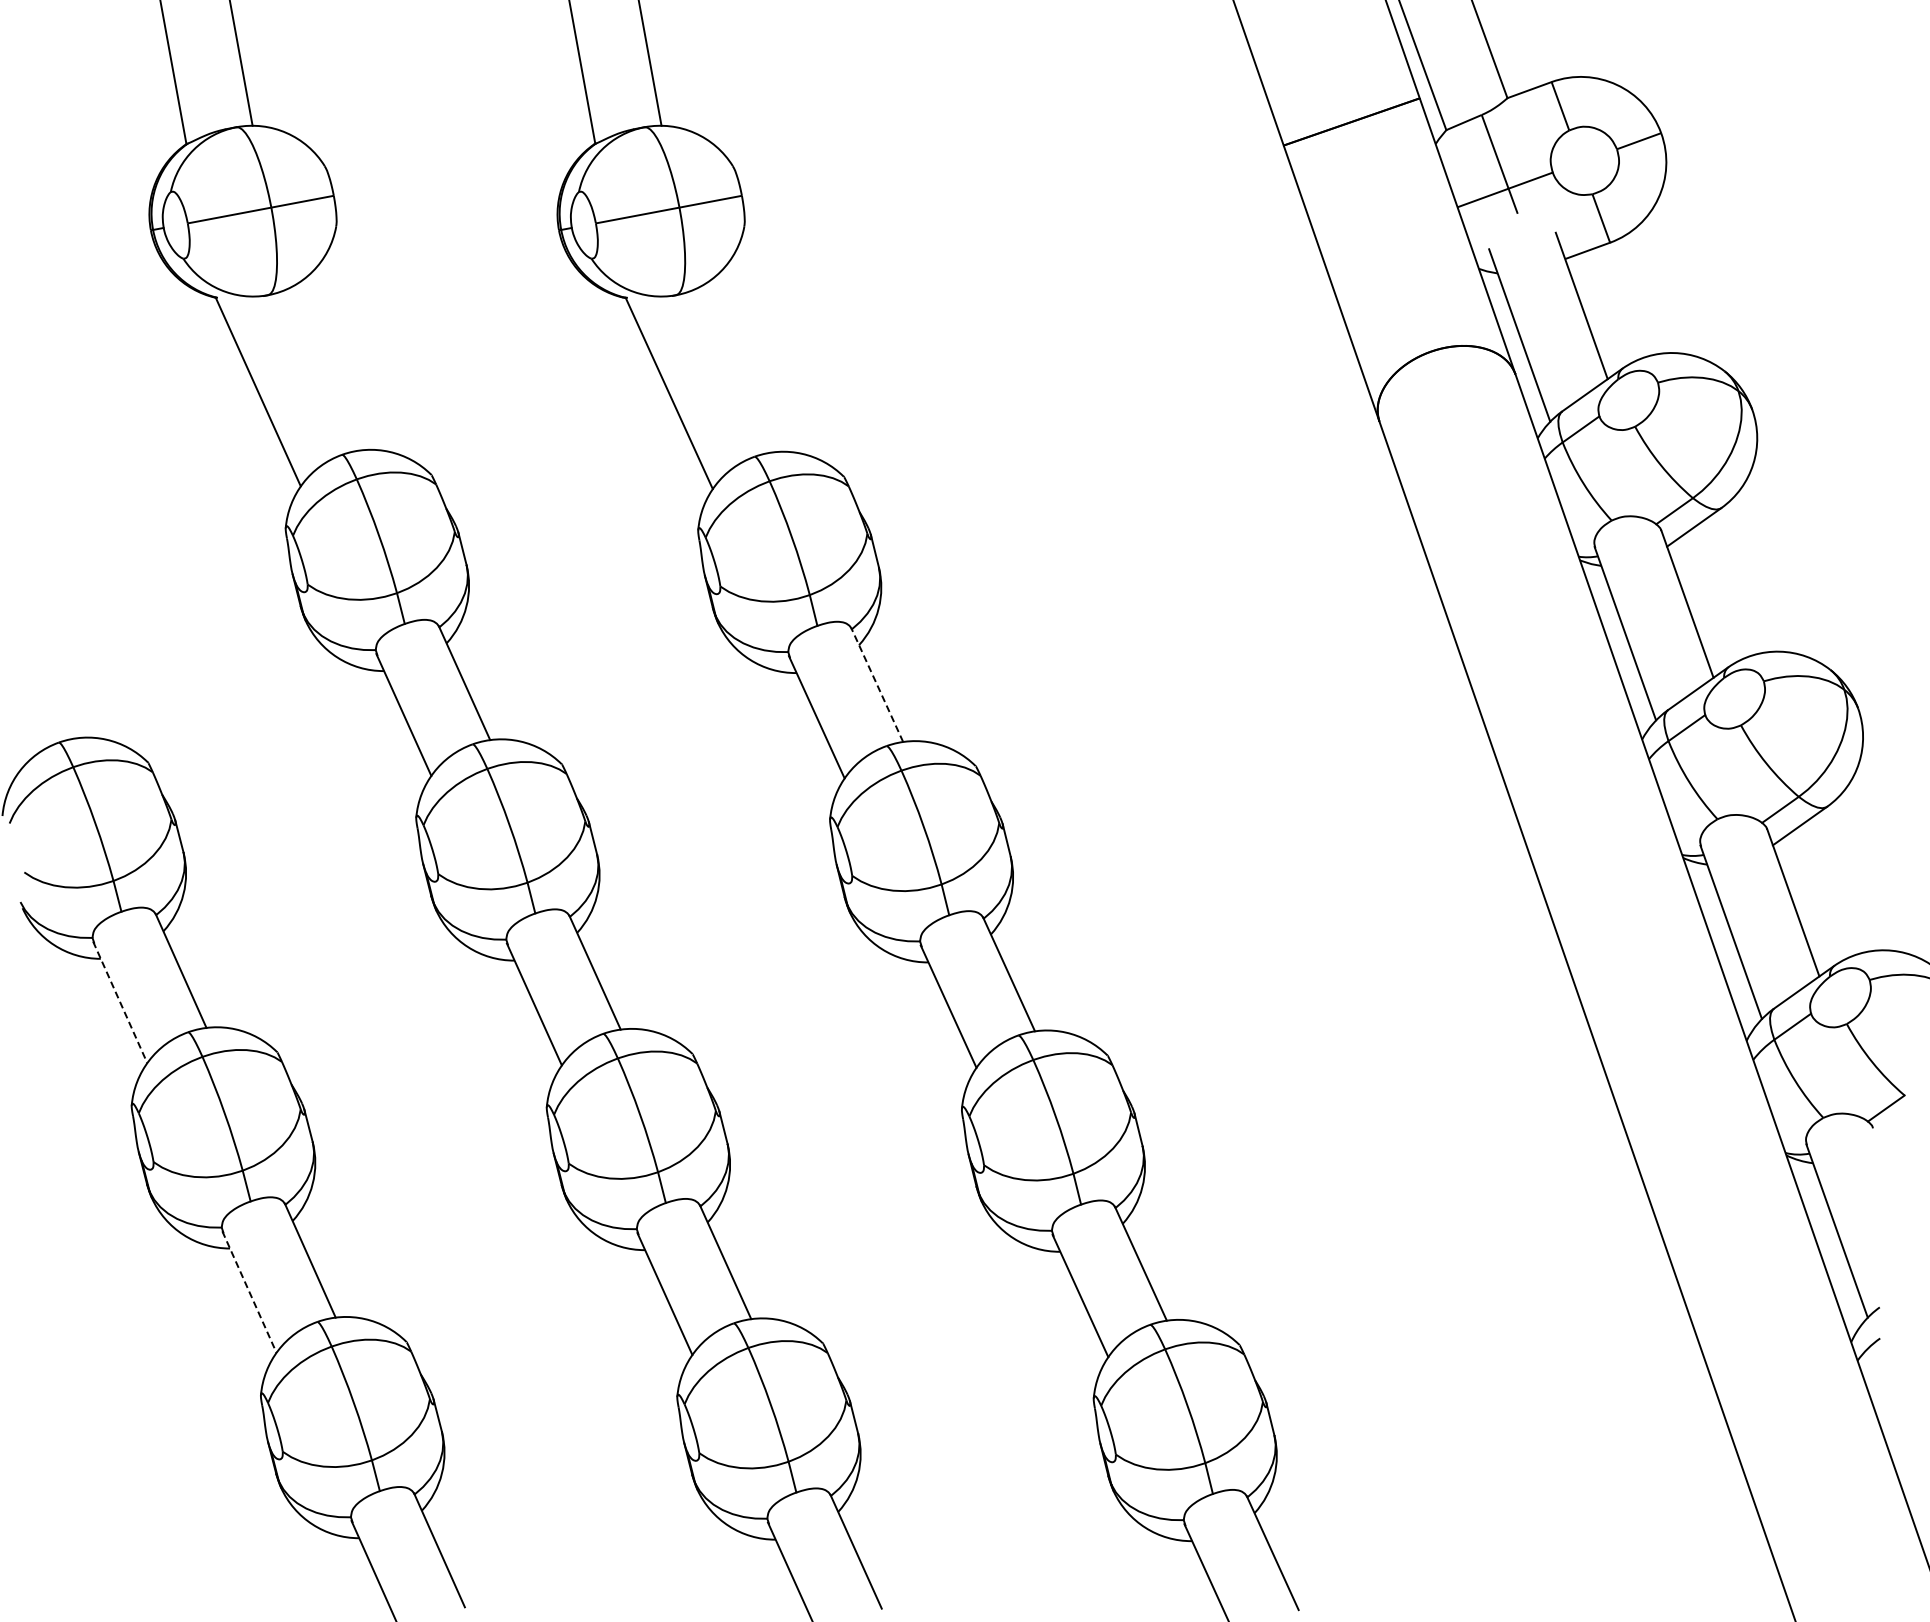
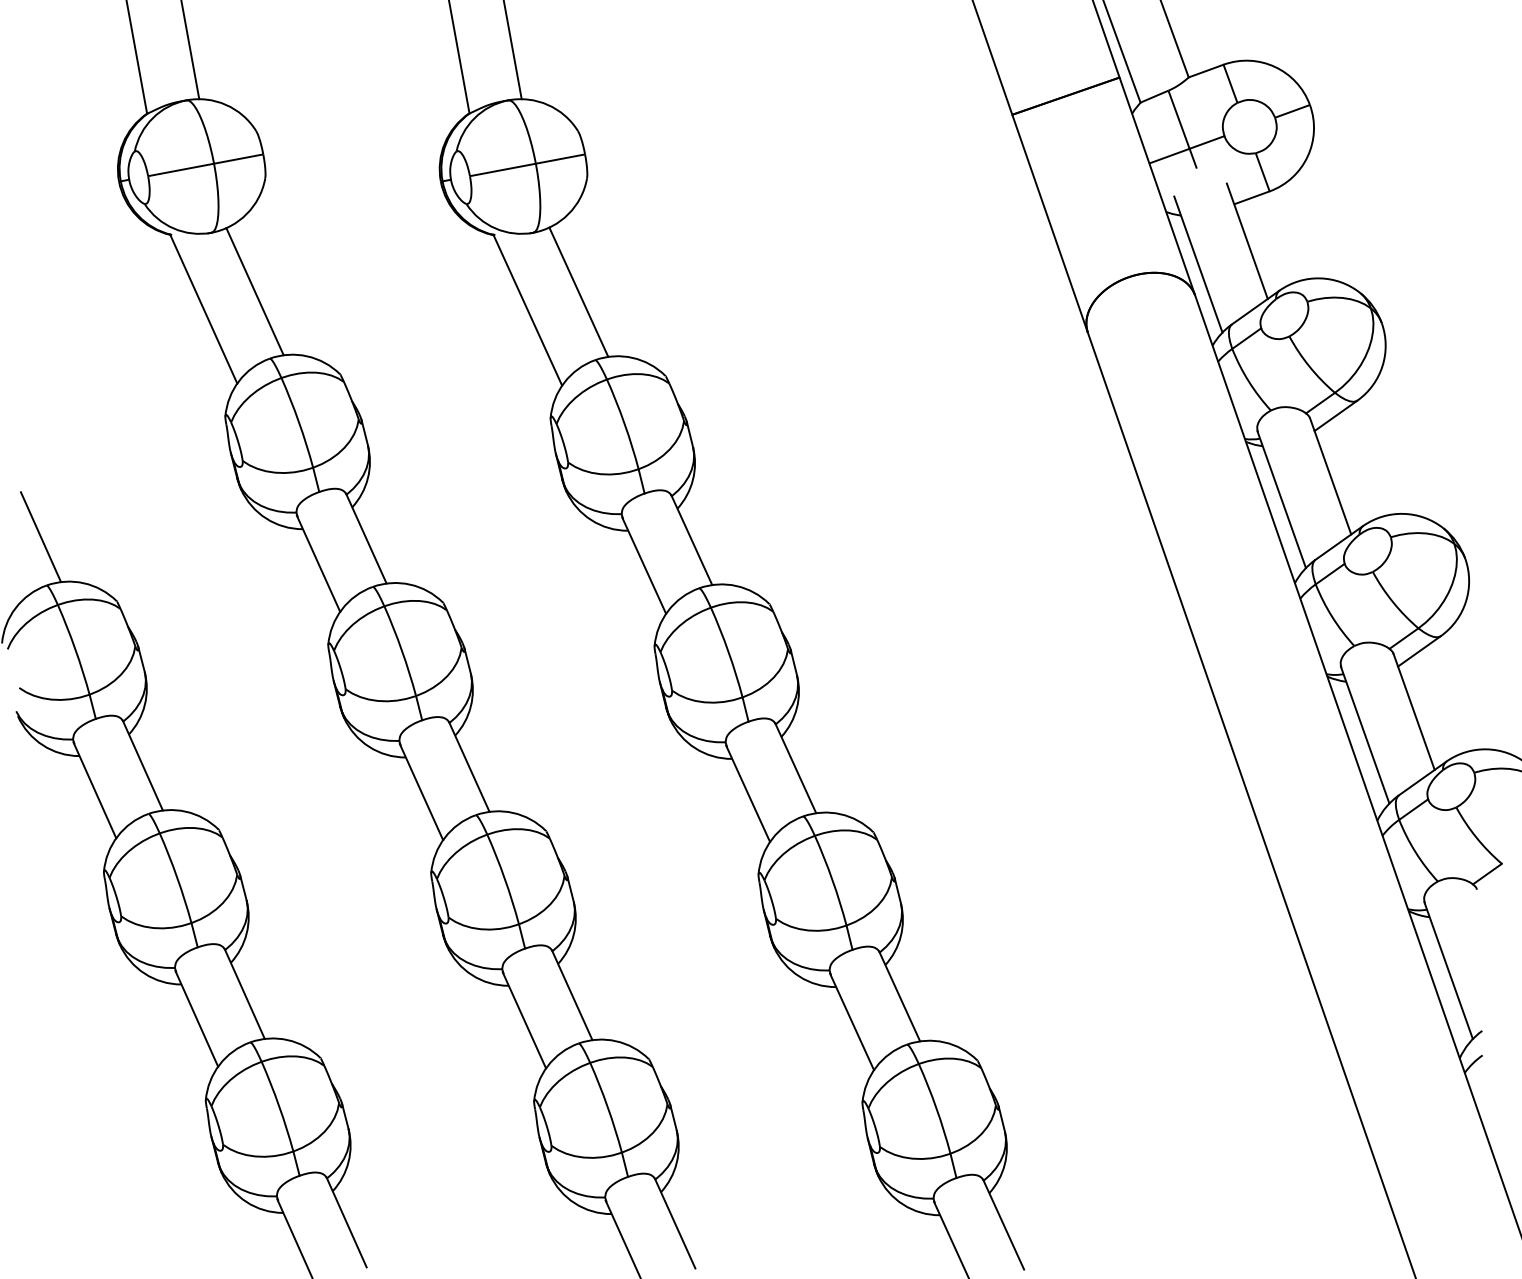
line: (322, 369) -> (254, 291), added
line: (733, 370) -> (578, 292), added
line: (51, 681) -> (40, 537), added
line: (877, 685) -> (692, 540), dashed -> solid
line: (120, 1002) -> (95, 790), dashed -> solid
line: (249, 1292) -> (196, 1019), dashed -> solid

